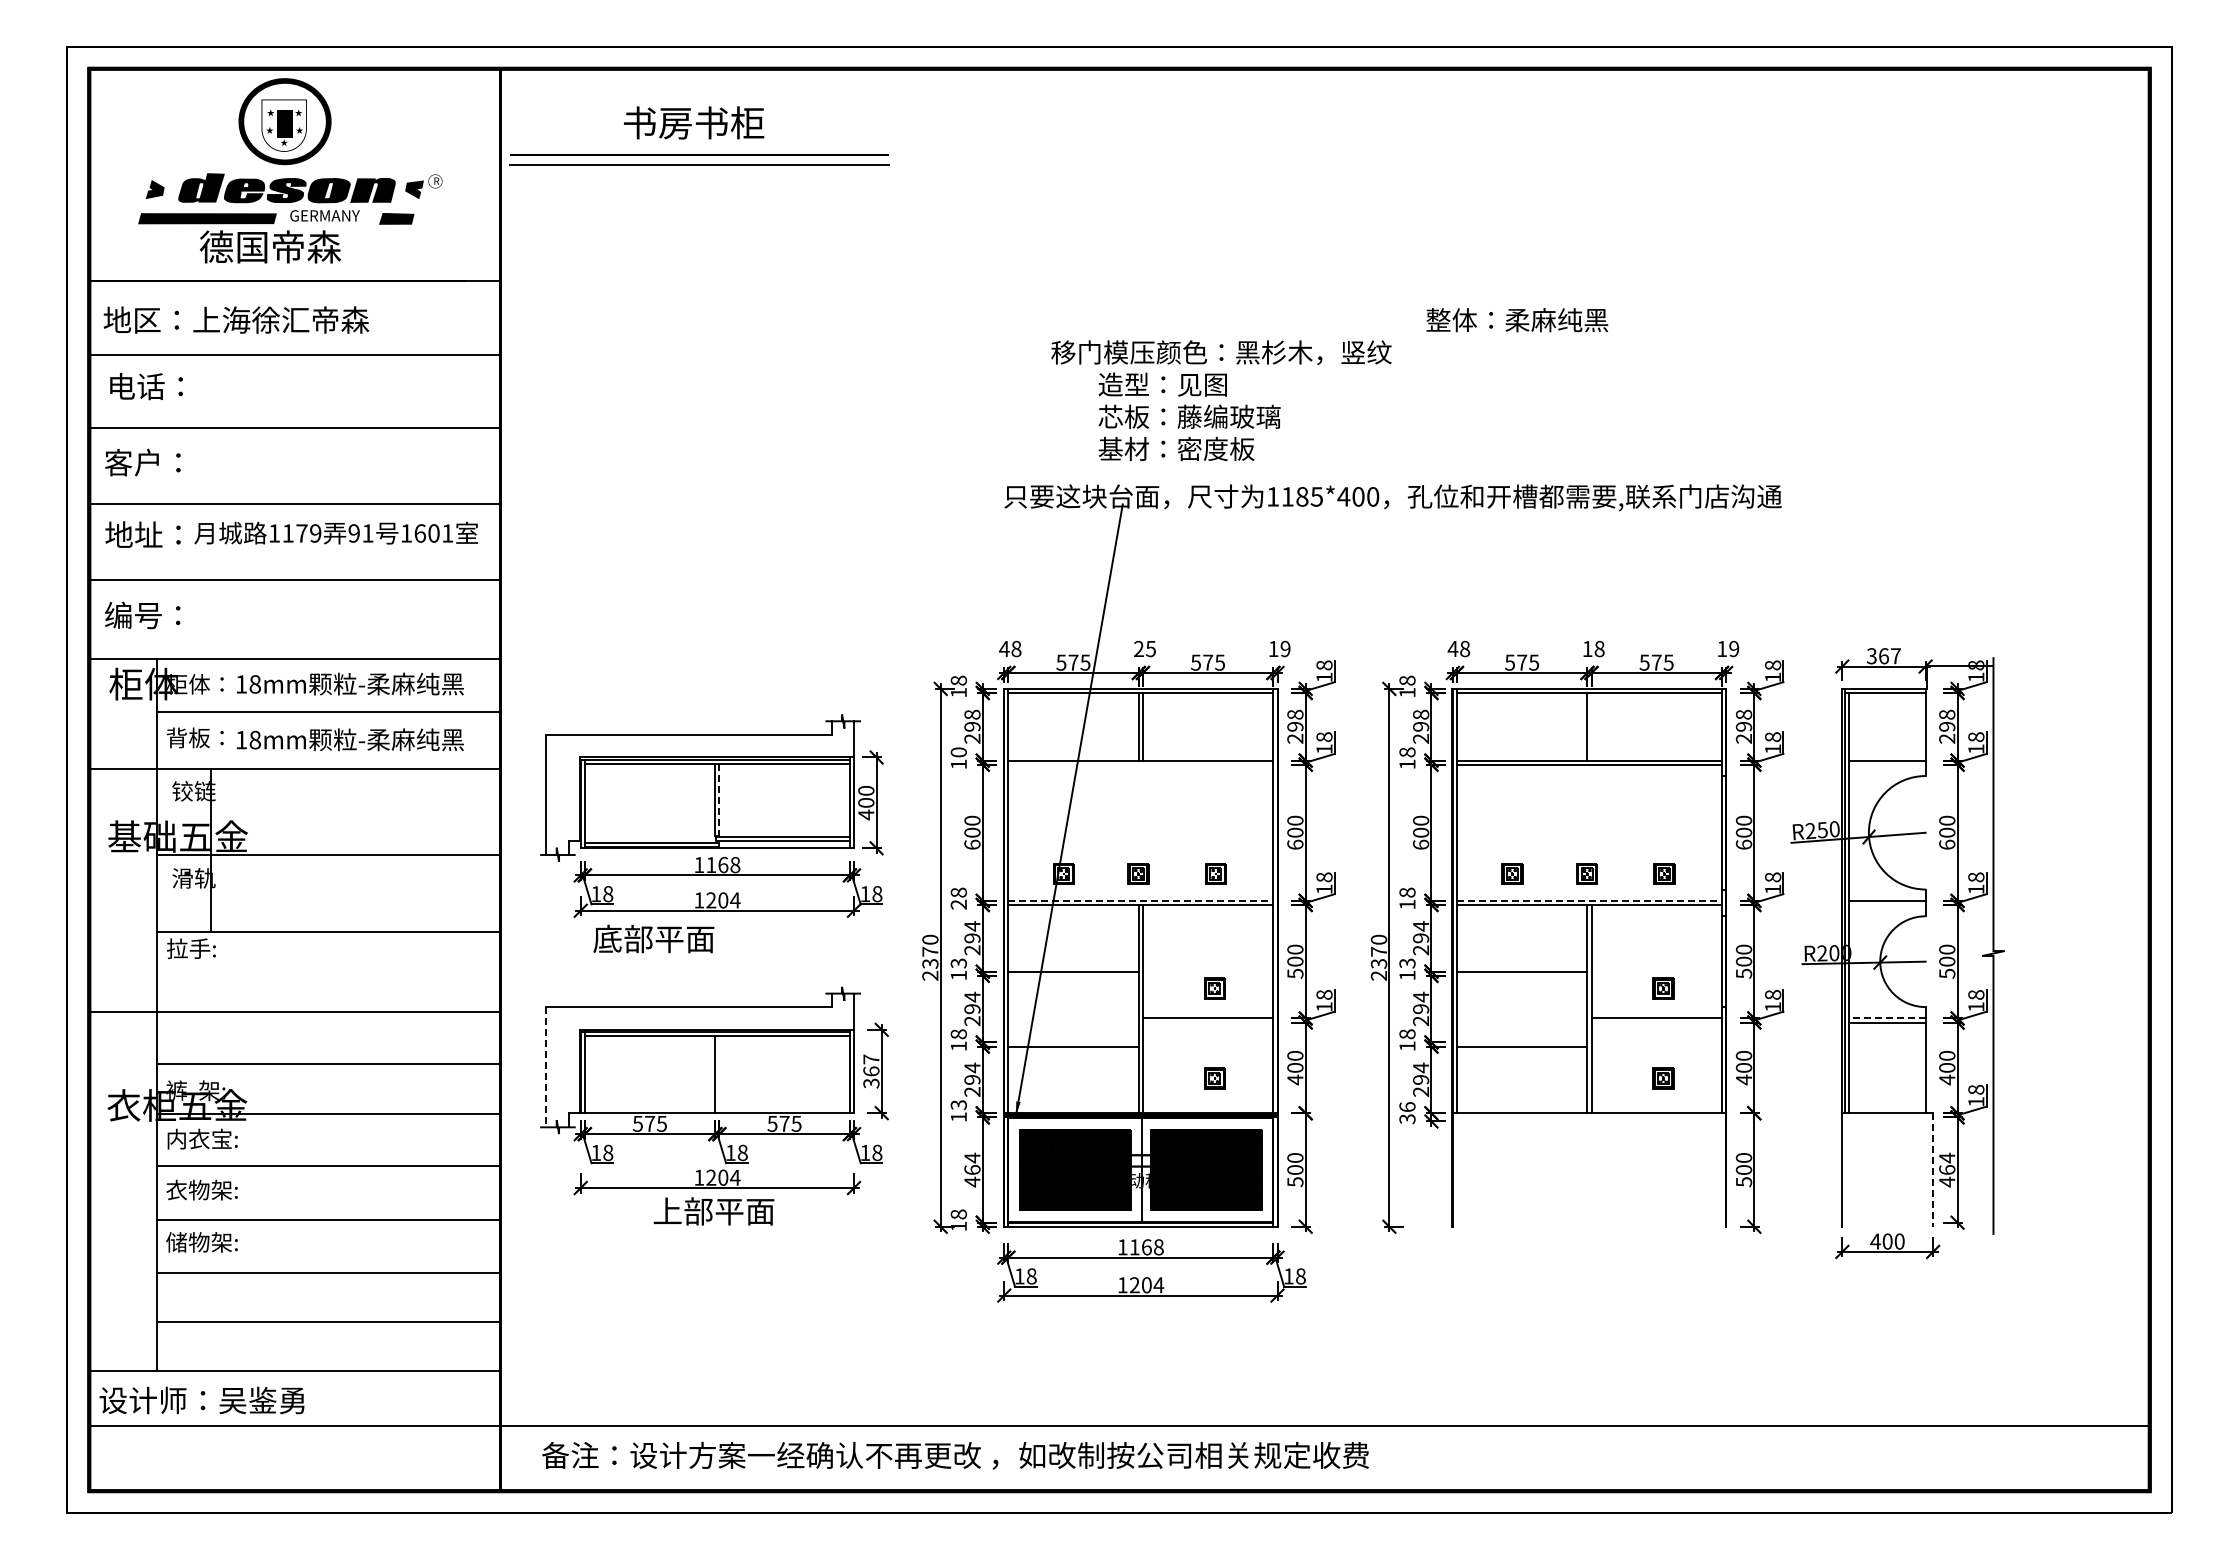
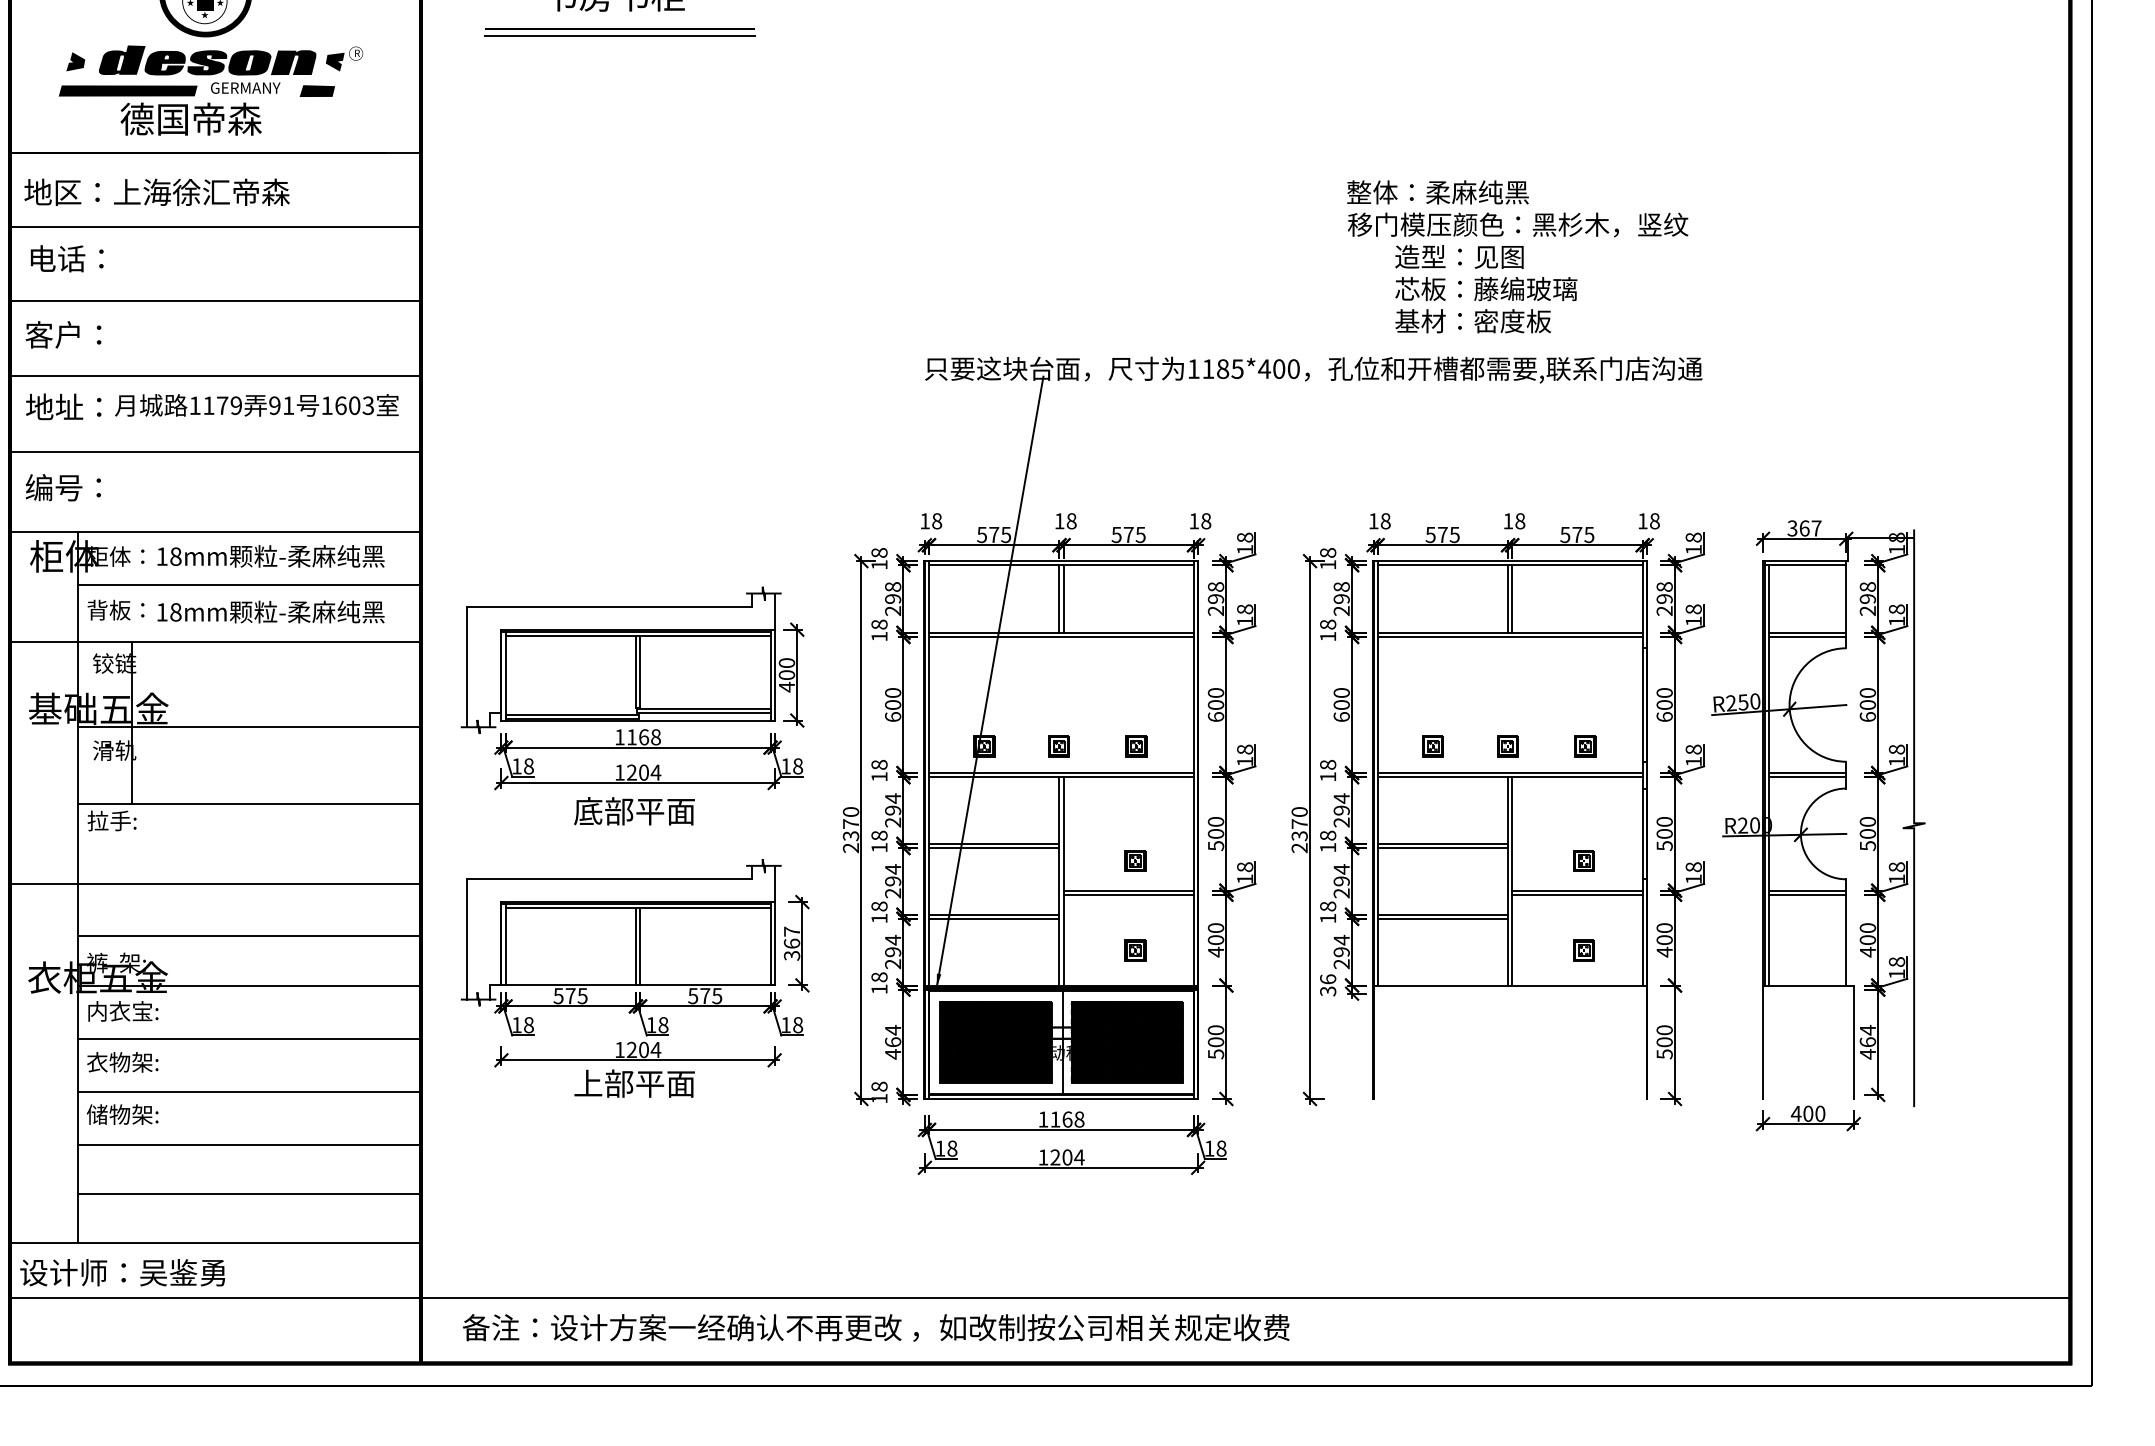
part: (699, 159) -> (620, 31), size x0.71
text: (1221, 400) -> (1518, 272), moved
text: (447, 533) -> (368, 405), 1601 -> 1603
text: (1004, 648) -> (925, 520), 48 -> 18
text: (1145, 648) -> (1066, 520), 25 -> 18
text: (1452, 648) -> (1373, 520), 48 -> 18
text: (1734, 648) -> (1655, 520), 19 -> 18
text: (1285, 649) -> (1206, 521), 19 -> 18
line: (1591, 726) -> (1512, 598), added
text: (958, 752) -> (879, 624), 10 -> 18
line: (1140, 764) -> (1061, 636), added
line: (1886, 764) -> (1807, 636), added
line: (719, 799) -> (640, 671), dashed -> solid
line: (1140, 900) -> (1061, 772), dashed -> solid
line: (1589, 900) -> (1510, 772), dashed -> solid
text: (958, 904) -> (879, 776), 28 -> 18
line: (1886, 904) -> (1807, 776), added
text: (653, 938) -> (634, 810), moved
text: (958, 963) -> (879, 835), 13 -> 18
text: (1407, 963) -> (1328, 835), 13 -> 18
line: (1073, 975) -> (994, 847), added
line: (1521, 975) -> (1442, 847), added
line: (1886, 1018) -> (1807, 890), dashed -> solid
line: (1207, 1022) -> (1128, 894), added
line: (1656, 1022) -> (1577, 894), added
line: (1073, 1042) -> (994, 914), added
line: (1521, 1042) -> (1442, 914), added
line: (546, 1067) -> (467, 939), dashed -> solid
line: (719, 1074) -> (640, 946), added
text: (958, 1105) -> (879, 977), 13 -> 18
line: (1933, 1170) -> (1854, 1042), dashed -> solid

